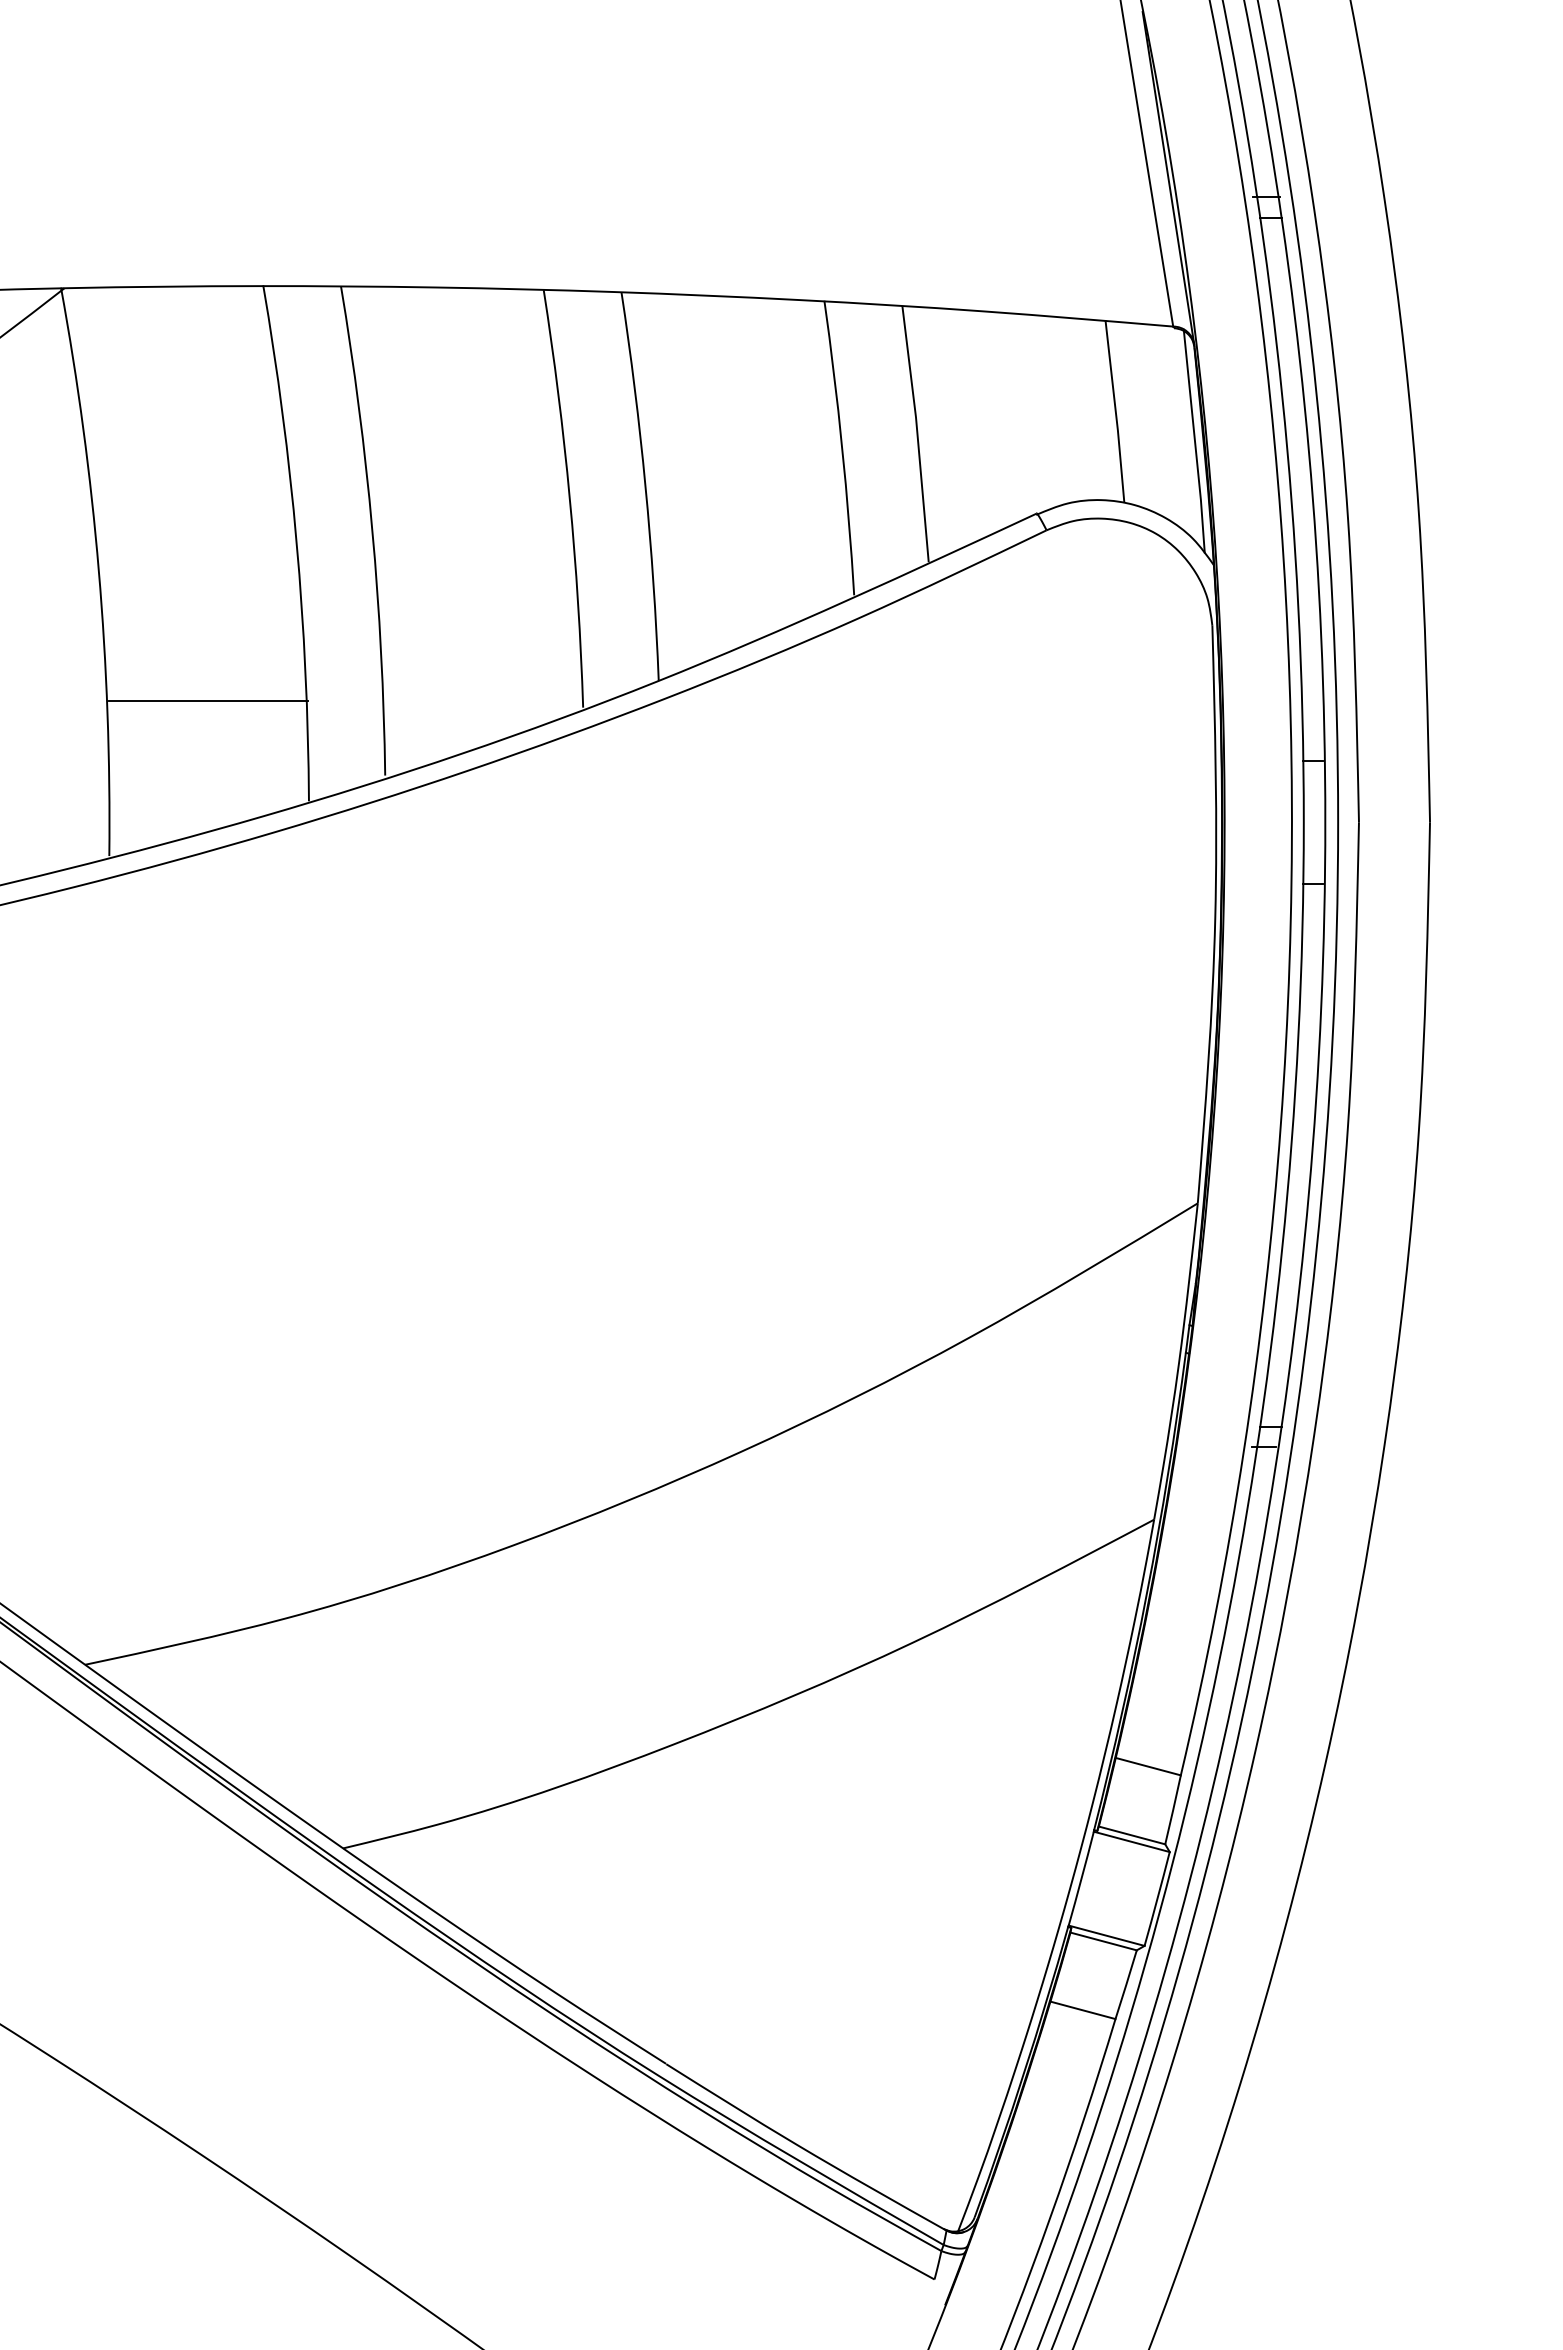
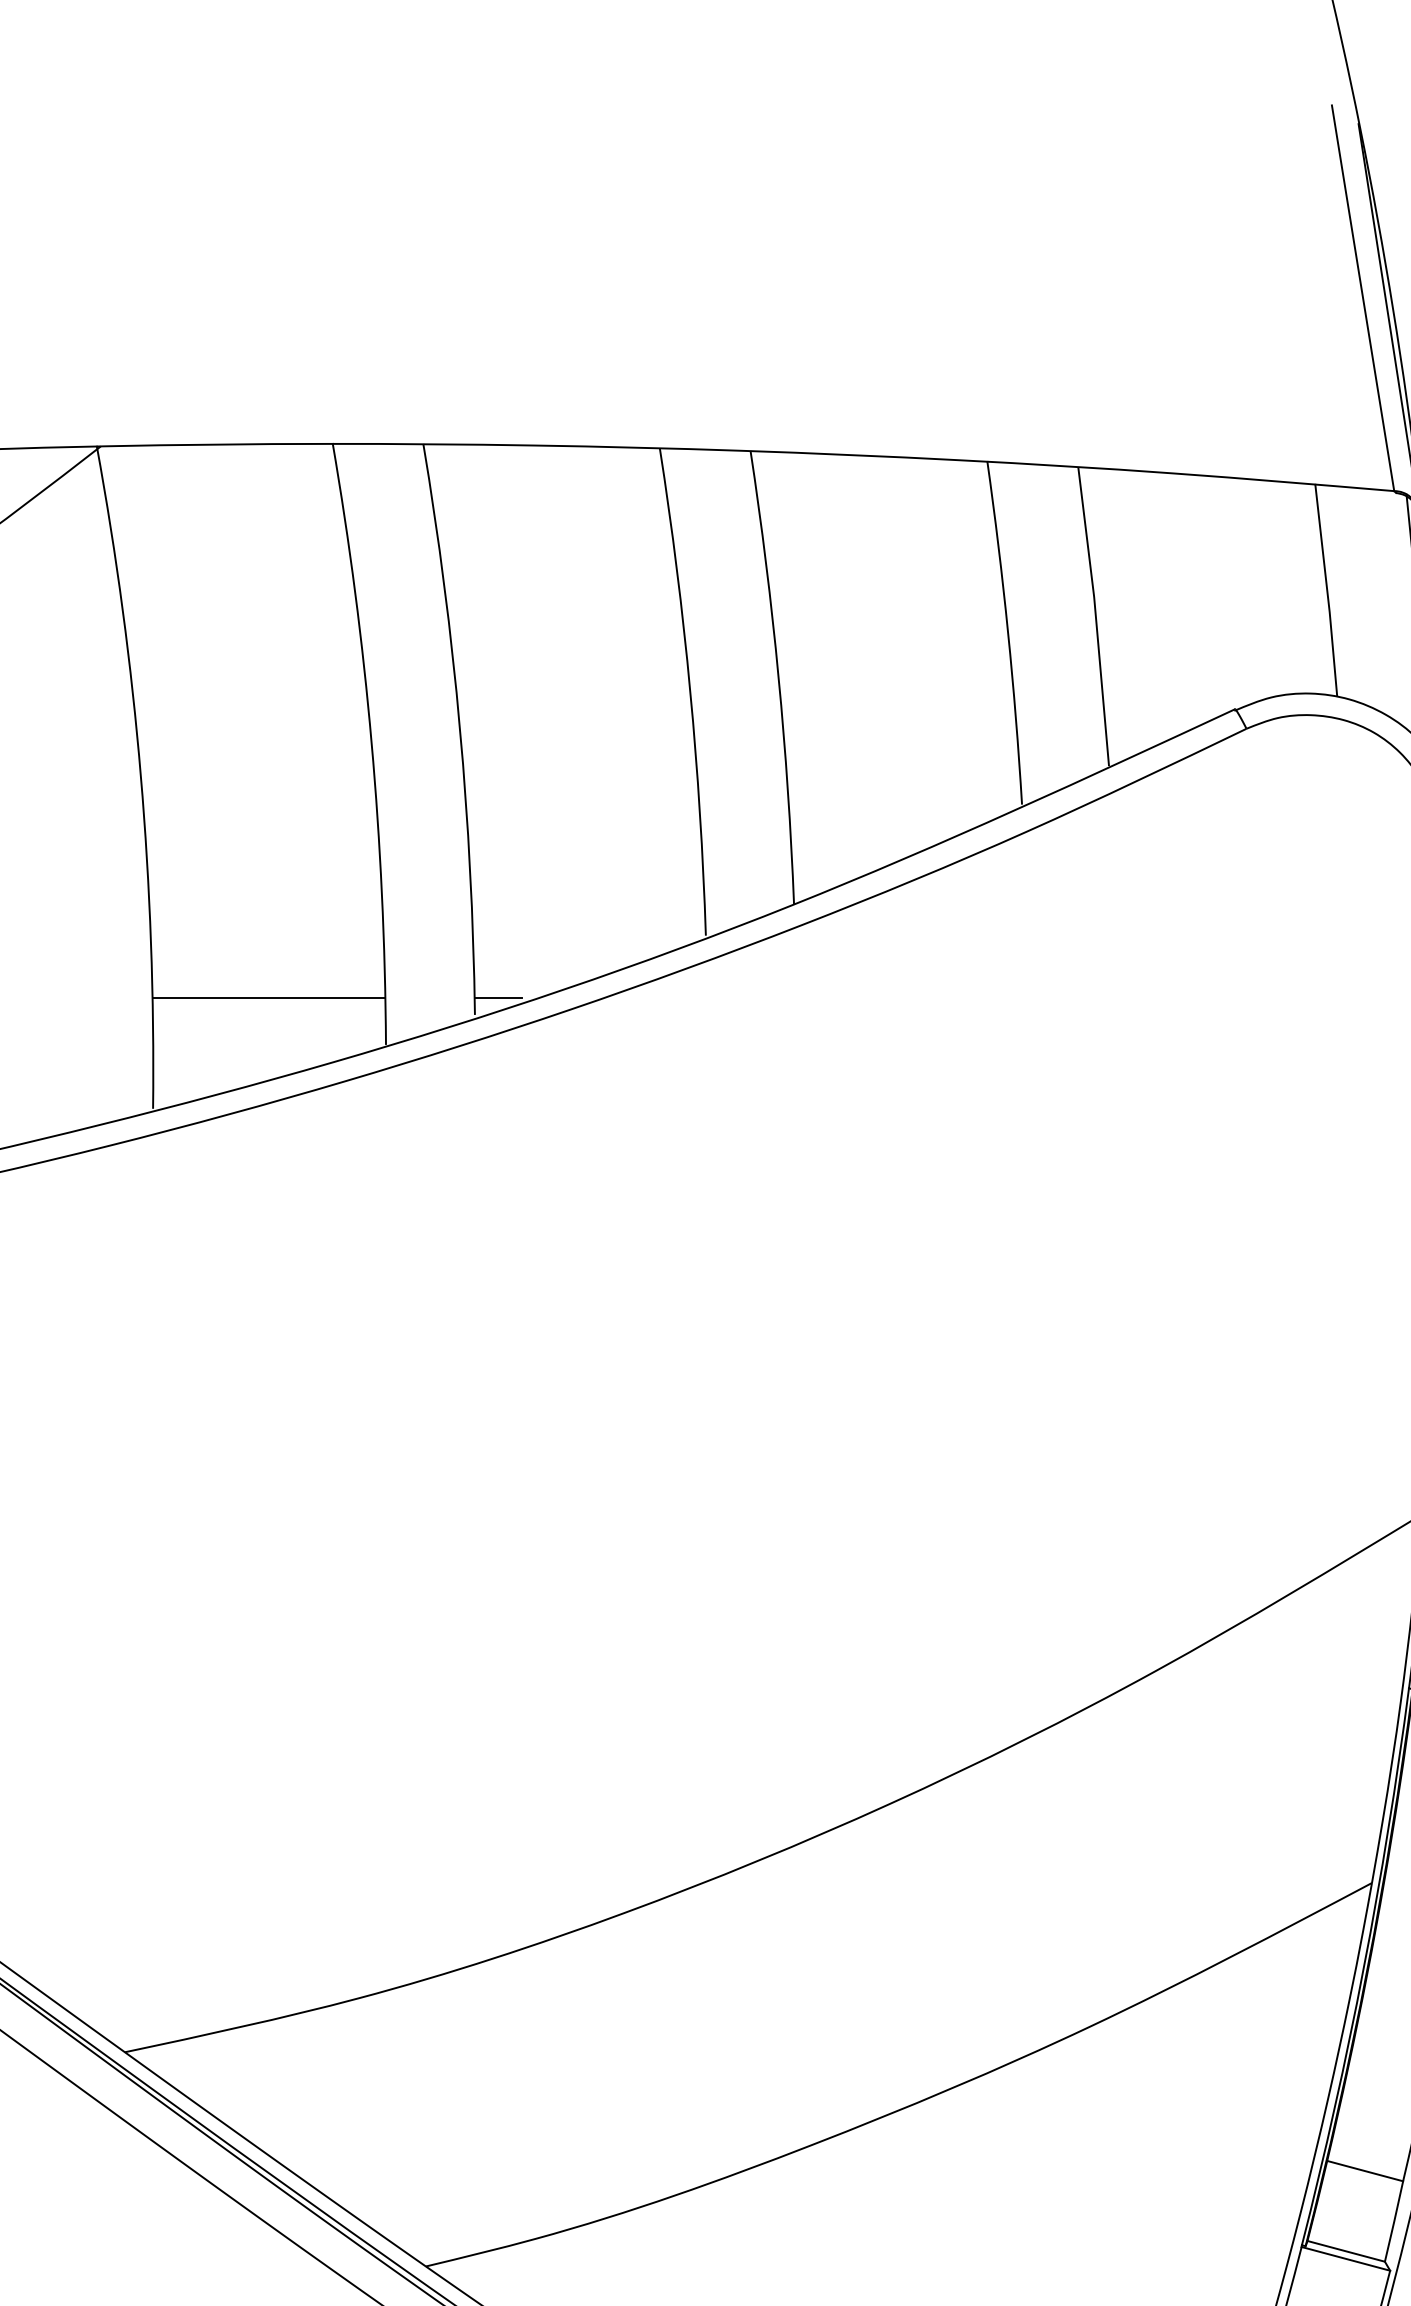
line: (208, 700) -> (268, 997), moved
line: (404, 760) -> (497, 997), added

